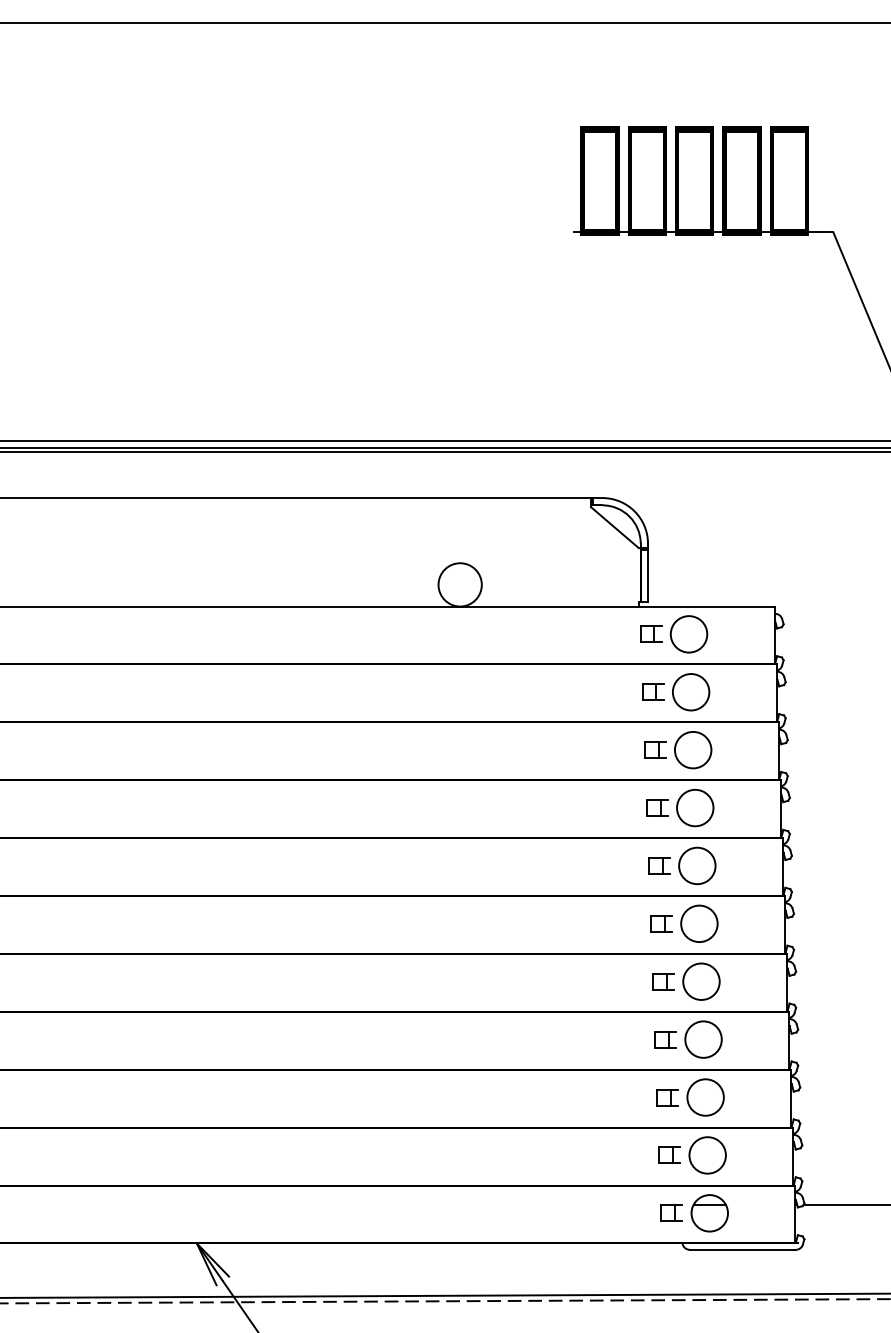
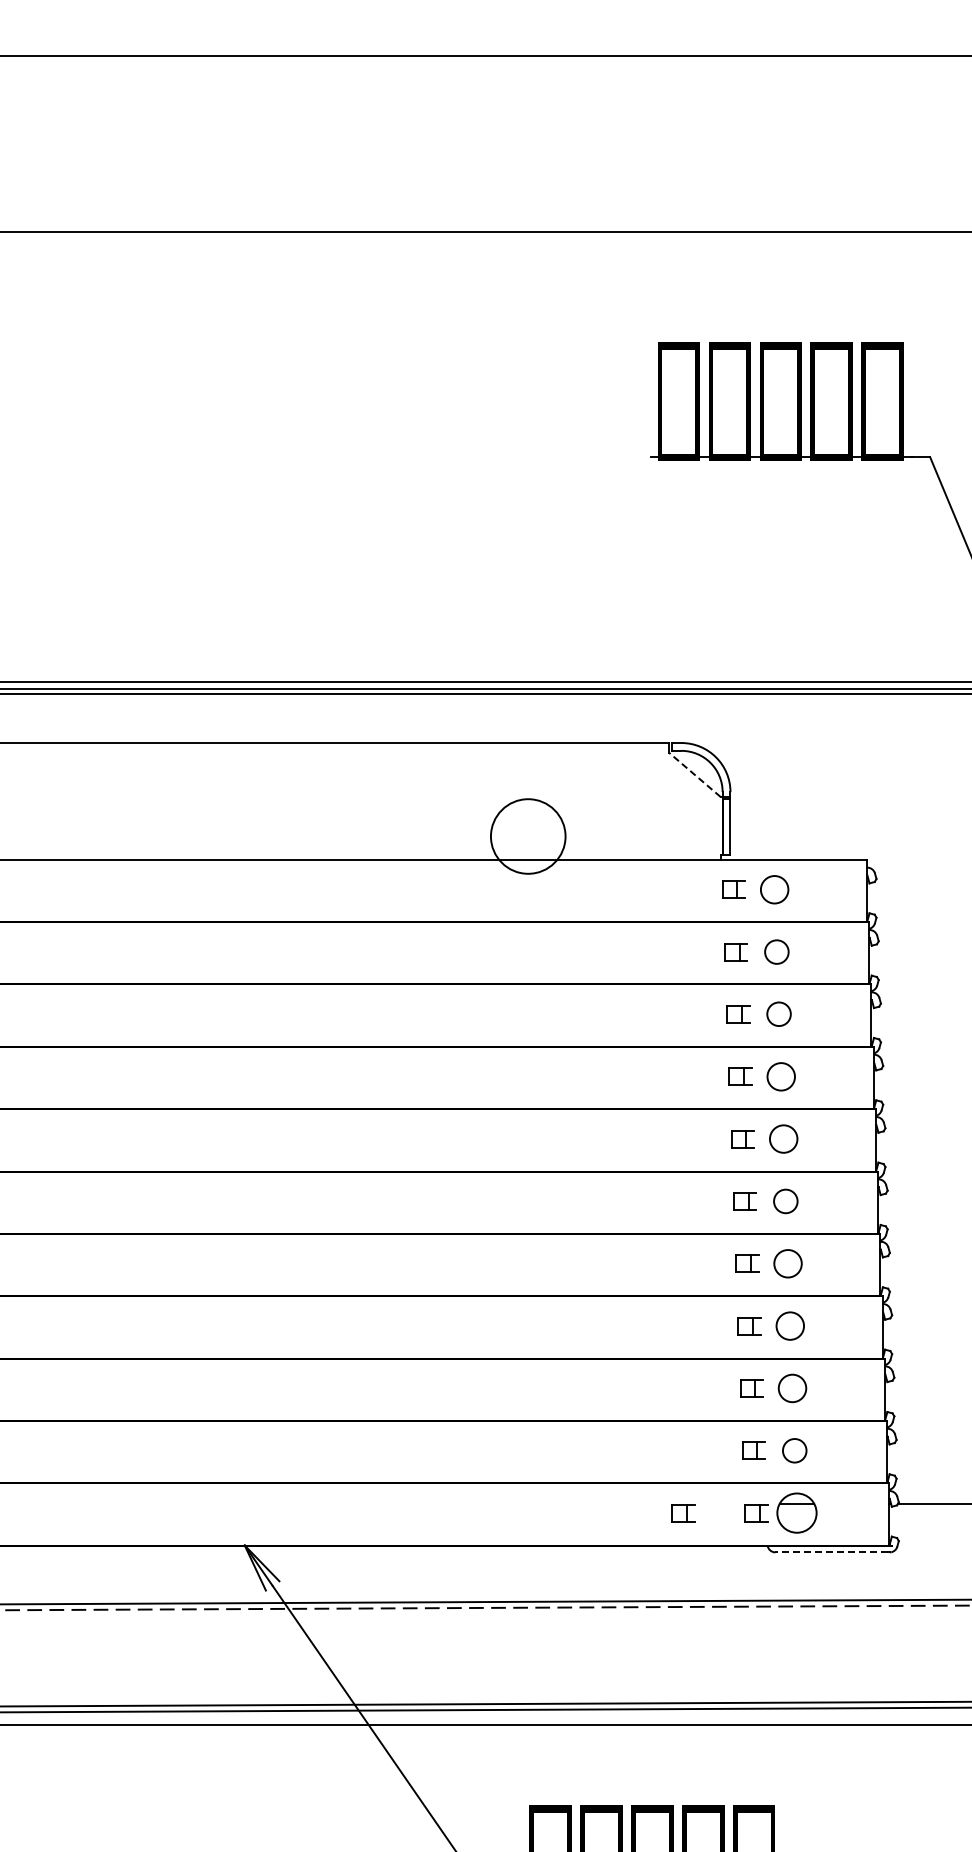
line: (614, 527) -> (694, 774), solid -> dashed
circle: (459, 584) -> (527, 836), size x1.6
circle: (688, 634) -> (774, 889), size x0.7
circle: (690, 691) -> (776, 951), size x0.6
circle: (692, 749) -> (778, 1013), size x0.6
circle: (694, 807) -> (780, 1076), size x0.7
circle: (697, 865) -> (783, 1138), size x0.7
circle: (699, 923) -> (785, 1201), size x0.6
circle: (700, 981) -> (787, 1263), size x0.7
circle: (702, 1039) -> (789, 1325), size x0.7
circle: (705, 1097) -> (792, 1388), size x0.7
circle: (707, 1155) -> (794, 1450), size x0.6
part: (604, 1213) -> (683, 1513), added
line: (741, 1249) -> (831, 1552), solid -> dashed

